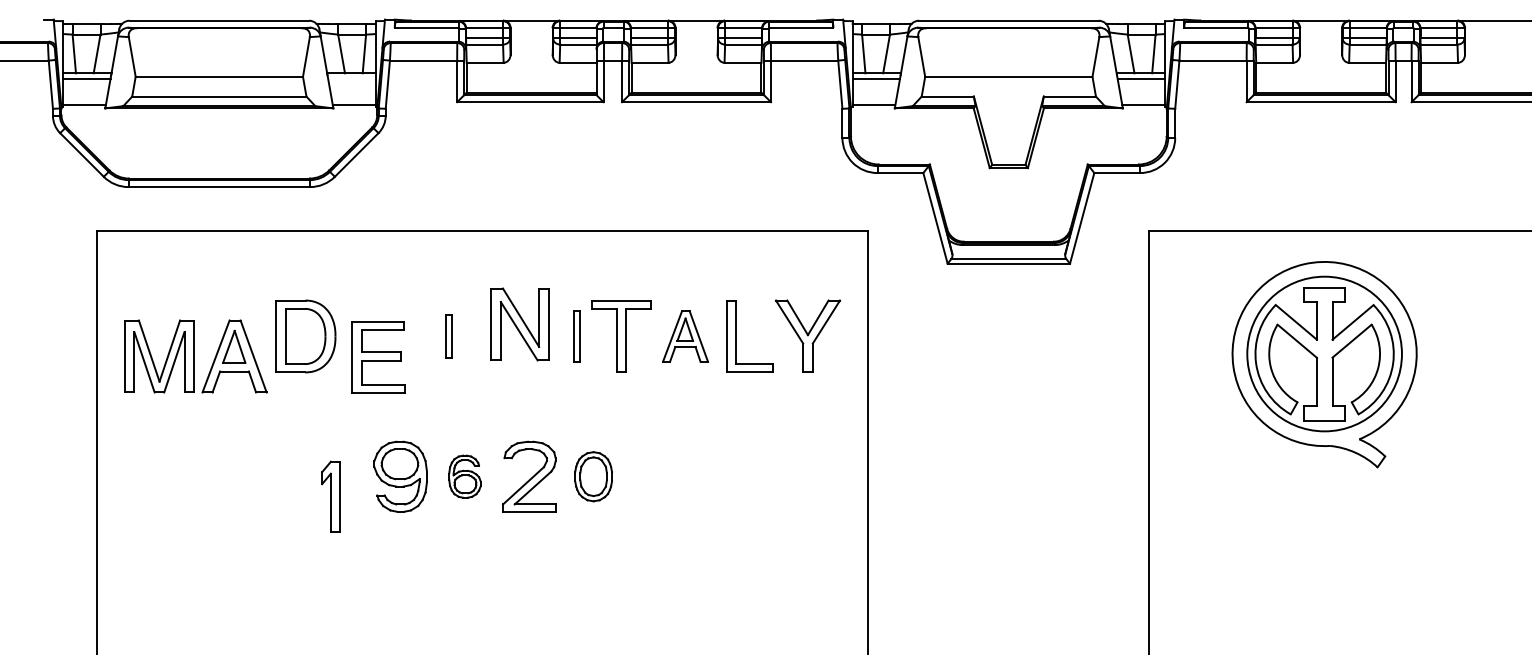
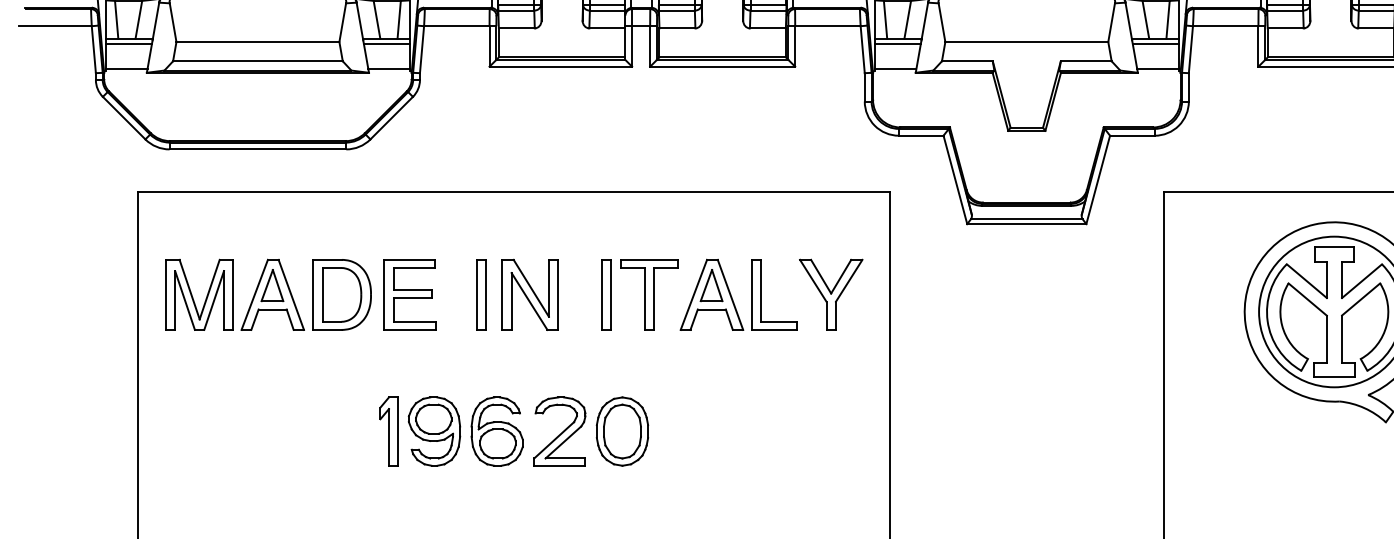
line: (351, 78) -> (386, 43), added
part: (519, 324) -> (529, 294), moved
part: (448, 336) -> (481, 294), size x1.67
part: (576, 336) -> (605, 294), size x1.43
part: (685, 336) -> (711, 294), size x1.43
part: (195, 356) -> (234, 294), moved
part: (378, 357) -> (410, 294), moved
part: (464, 476) -> (496, 431), size x1.67
part: (593, 476) -> (622, 431), size x1.43
part: (330, 496) -> (388, 431), moved

